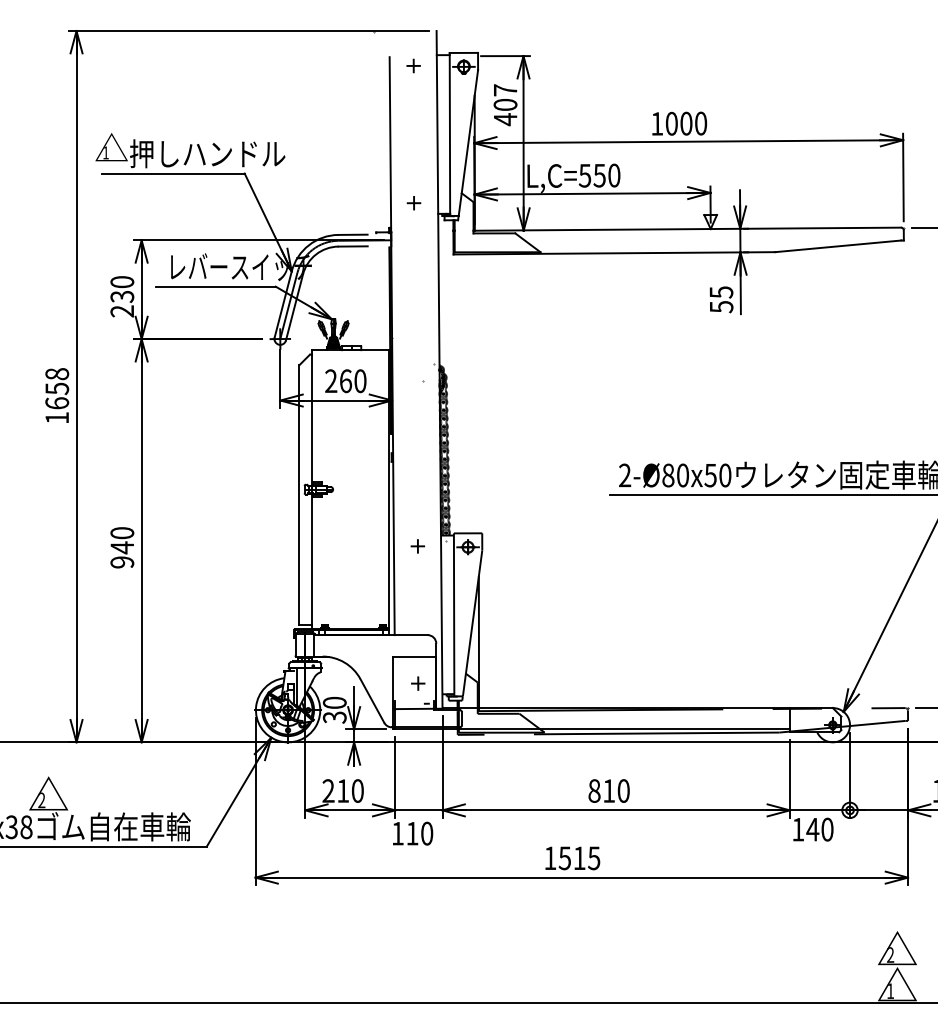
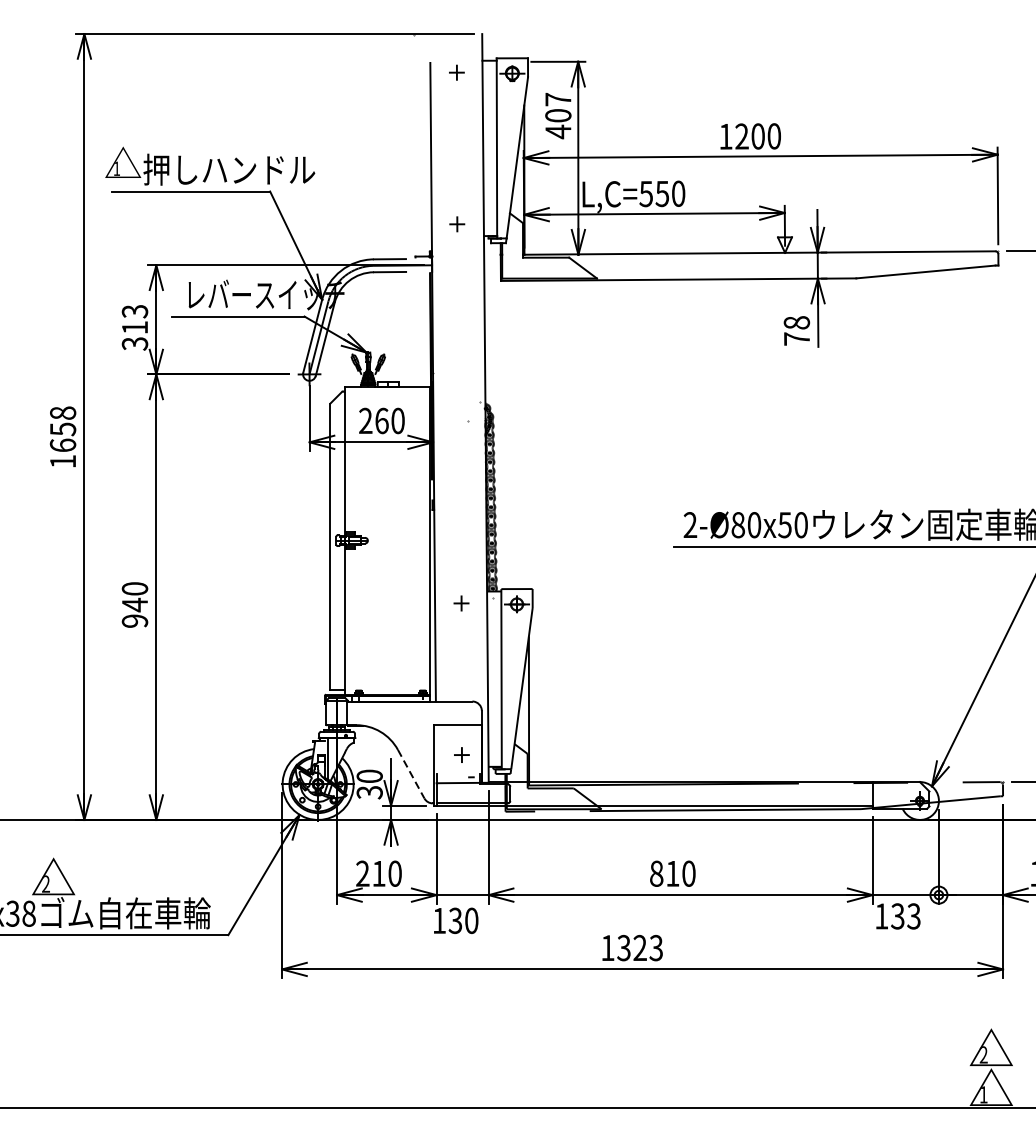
text: (671, 123) -> (741, 136), 1000 -> 1200
text: (122, 296) -> (135, 327), 230 -> 313
text: (721, 299) -> (796, 330), 55 -> 78
line: (372, 701) -> (411, 774), solid -> dashed
text: (819, 829) -> (905, 916), 140 -> 133
text: (412, 833) -> (455, 920), 110 -> 130
text: (579, 857) -> (640, 947), 1515 -> 1323

